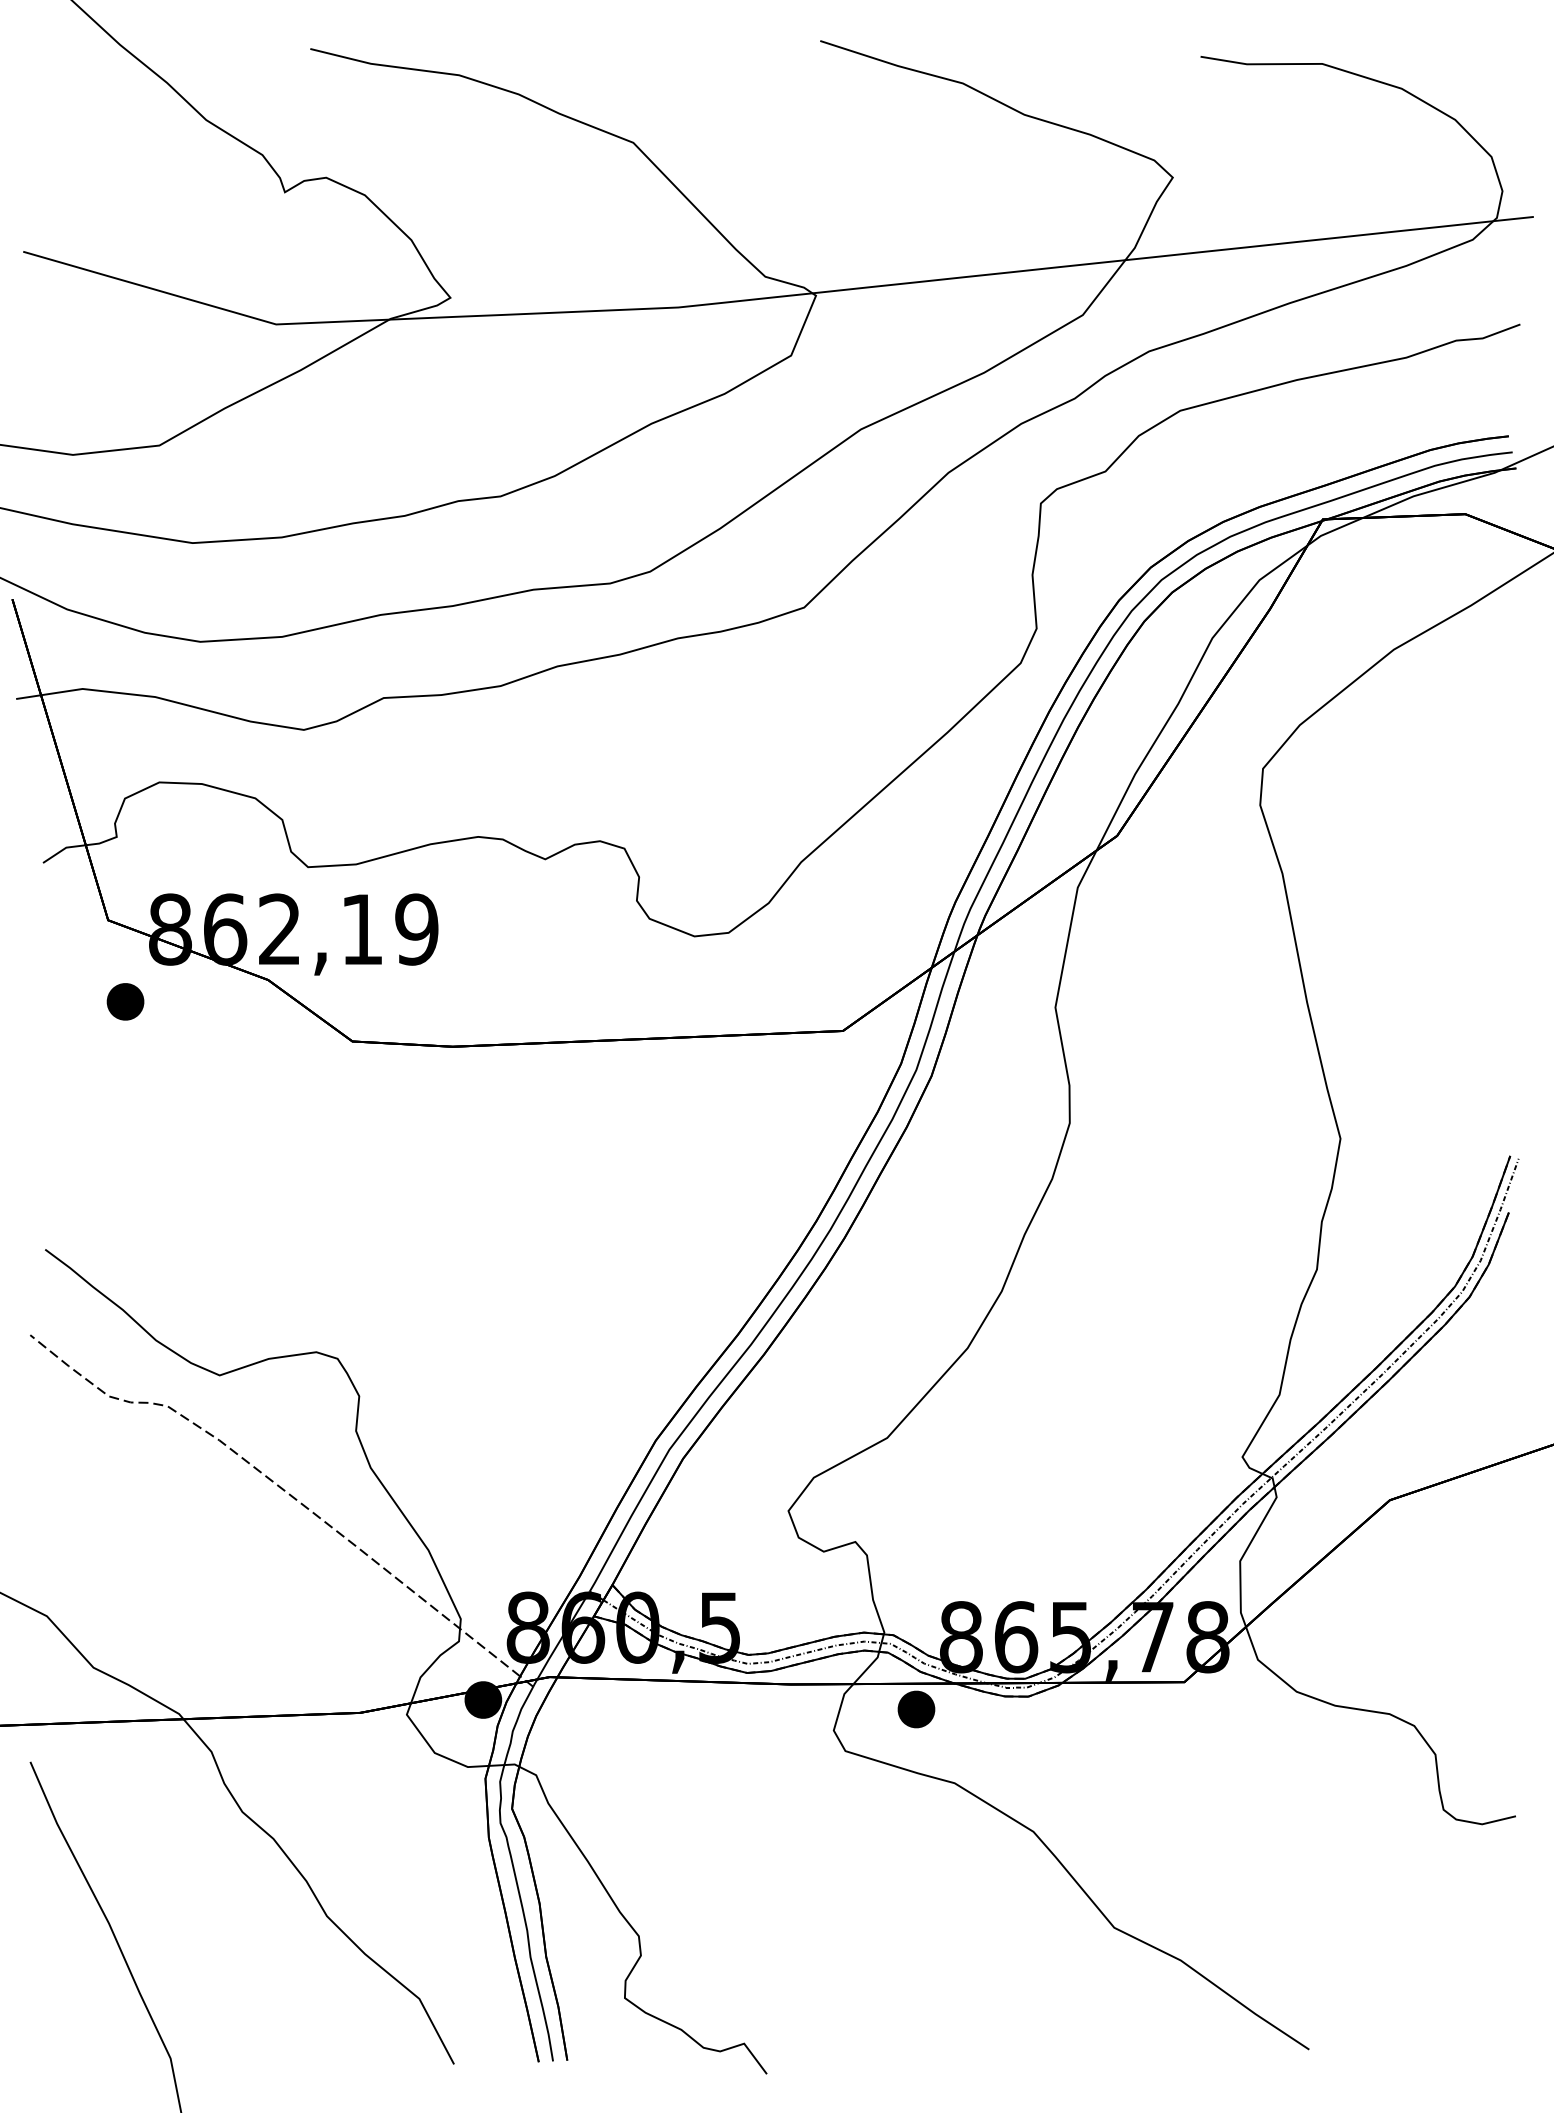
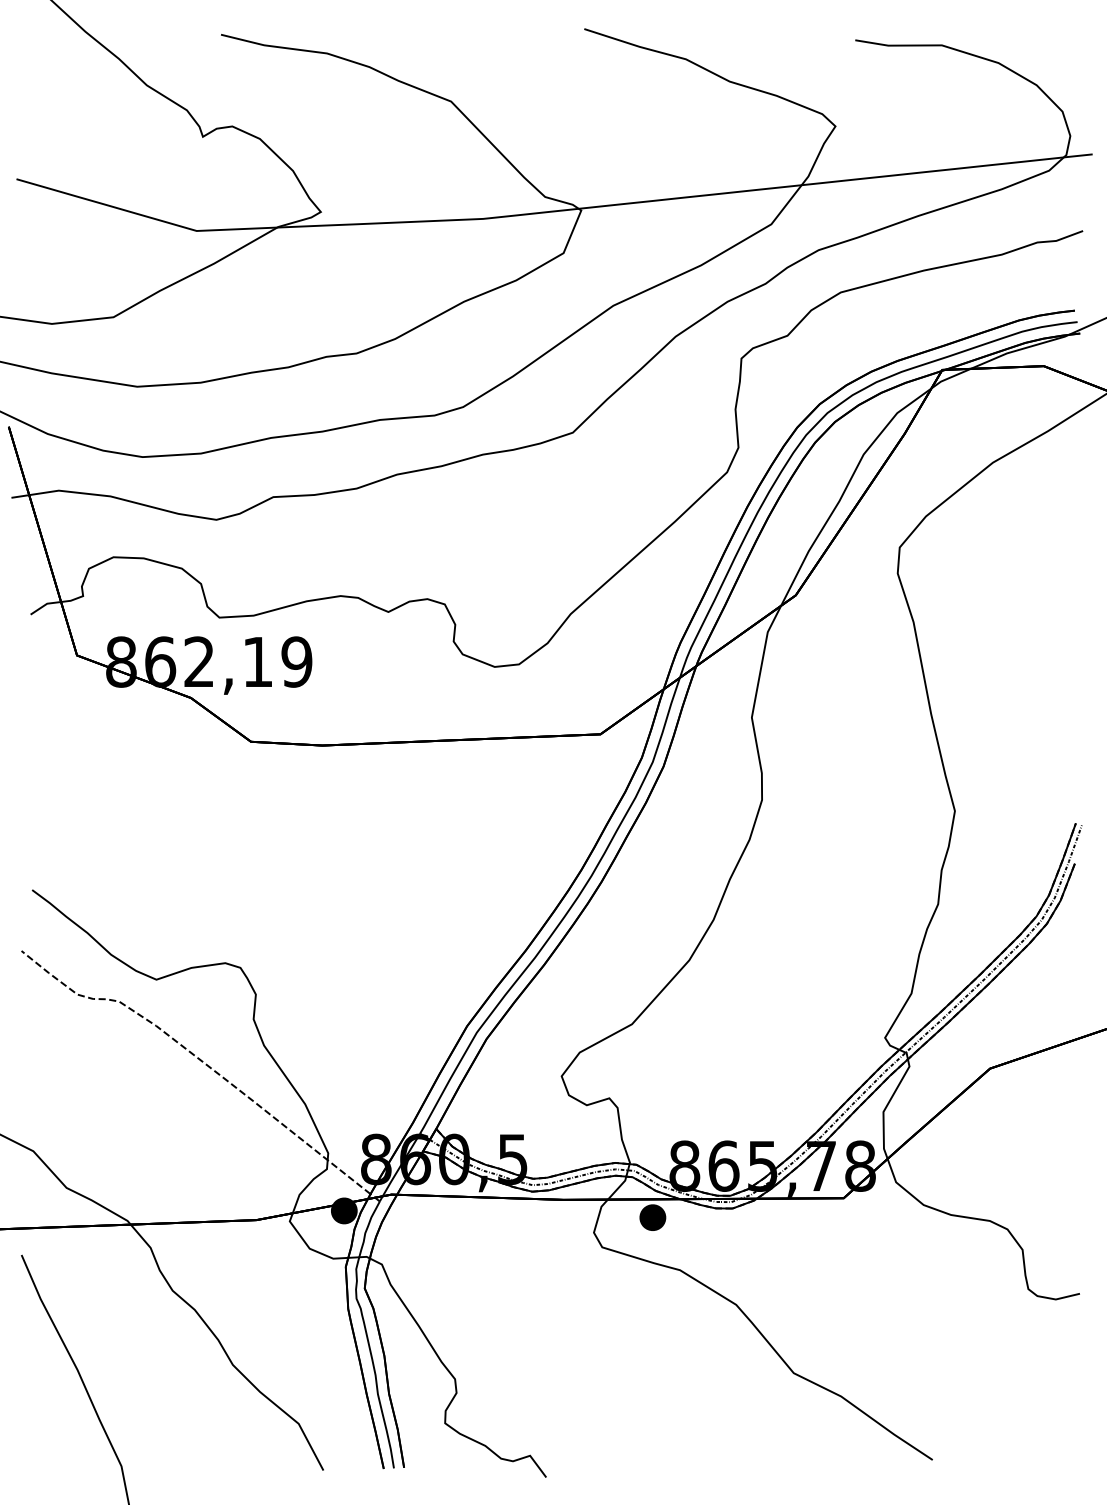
part: (125, 1001) -> (89, 713), removed

